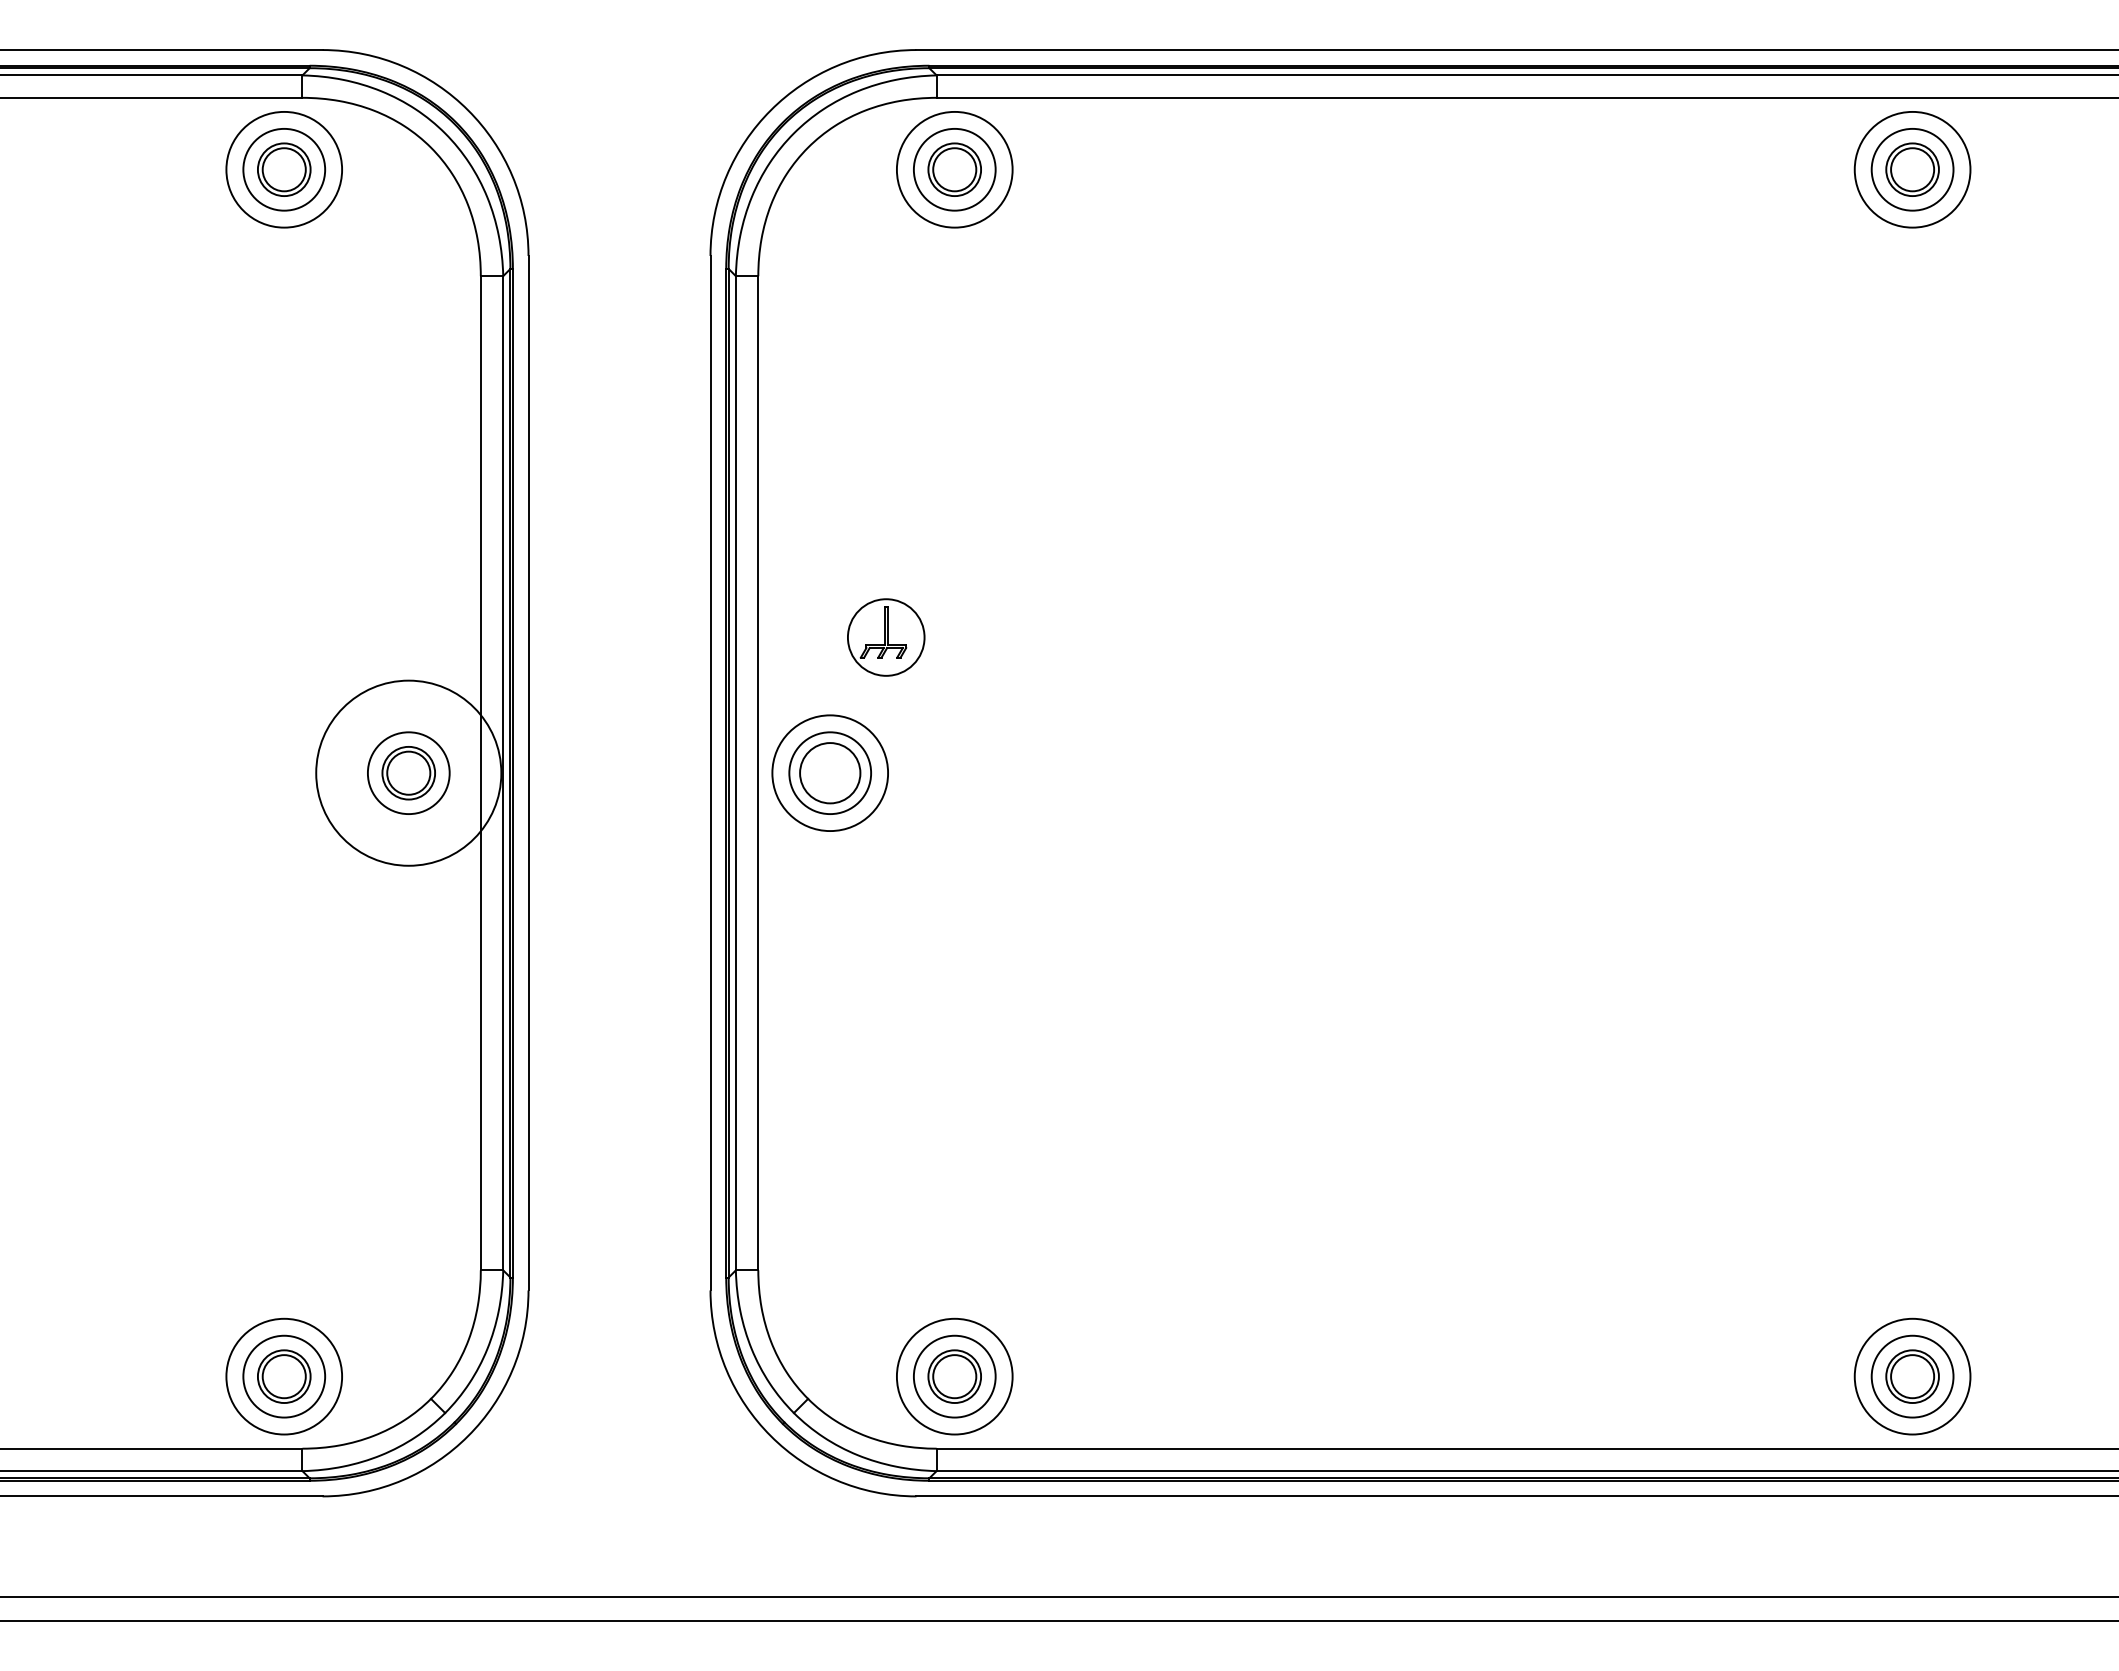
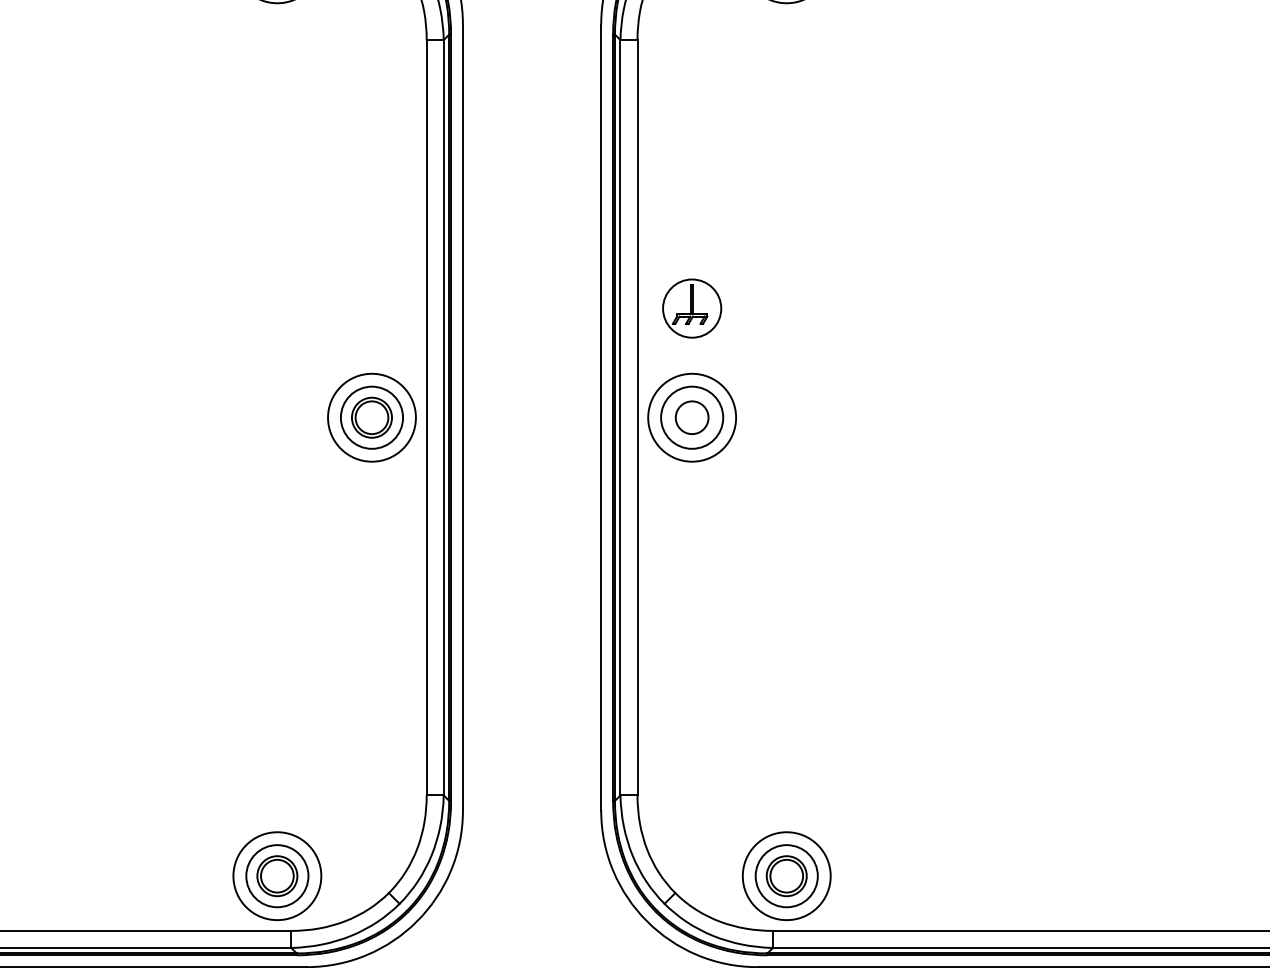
part: (886, 637) -> (692, 308), moved
circle: (829, 772) -> (691, 417), size x0.71
circle: (408, 773) -> (371, 417), size x0.62

